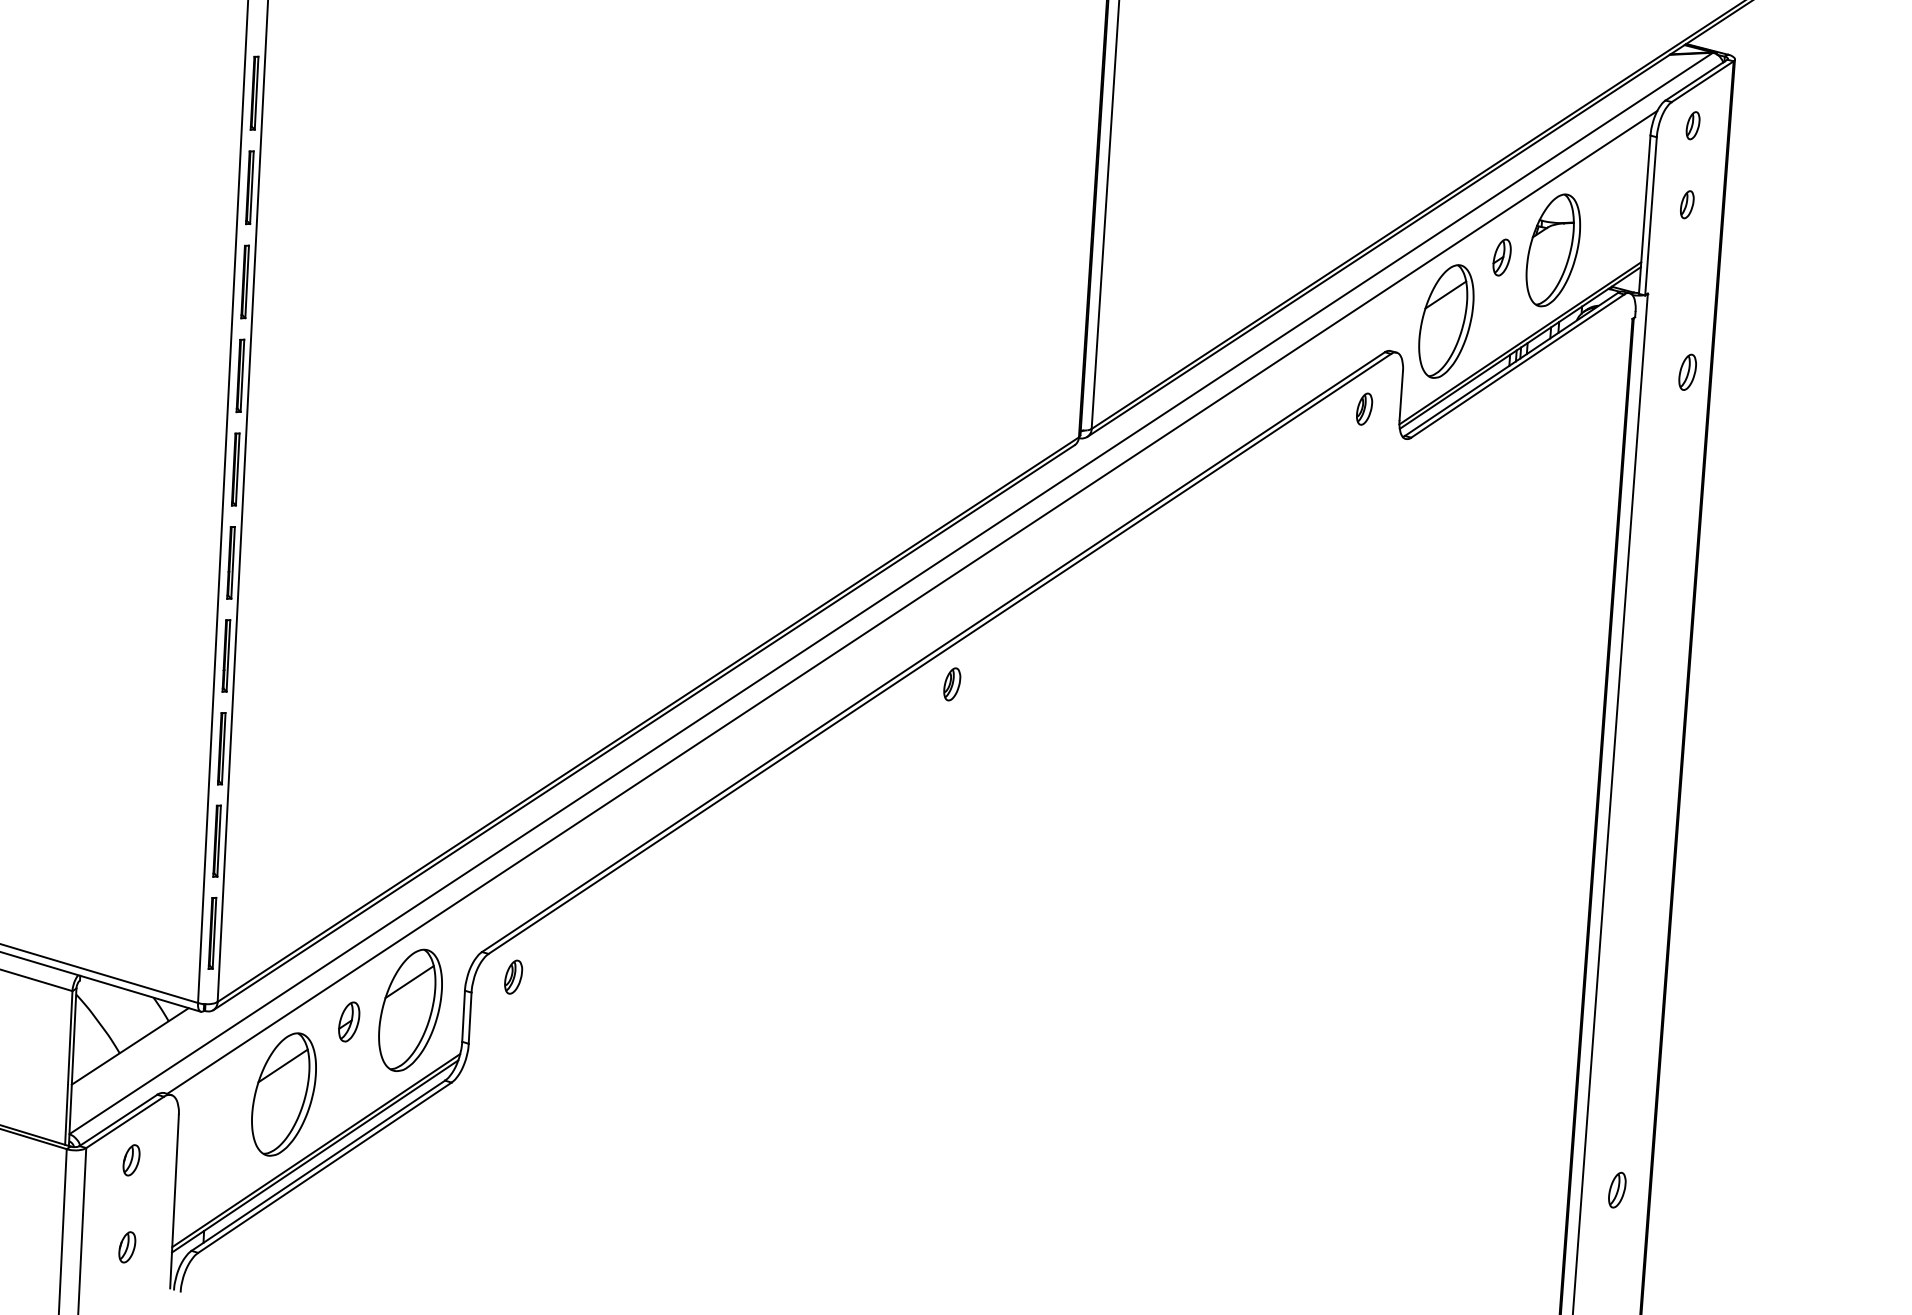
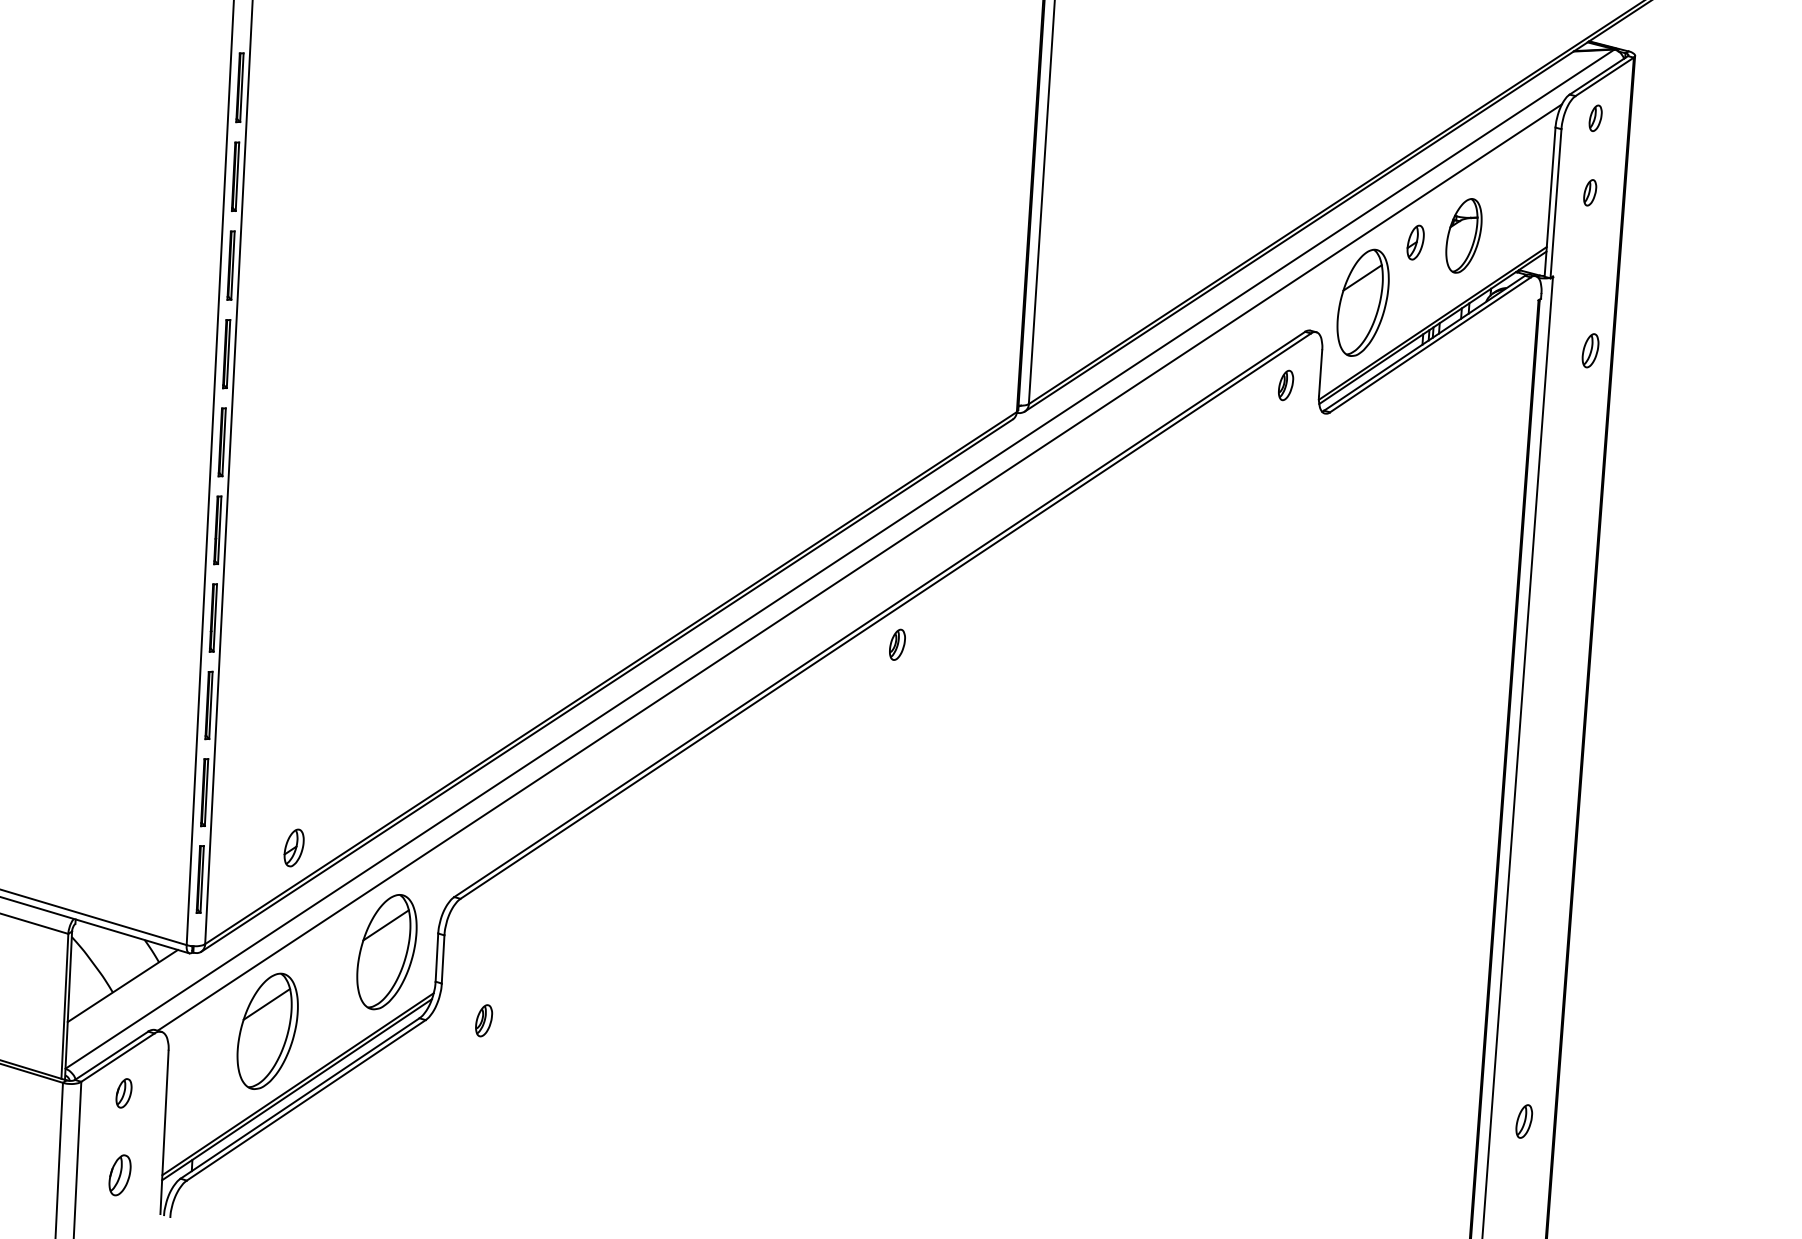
part: (1552, 250) -> (1463, 235), size x0.7
part: (514, 976) -> (484, 1020), moved
part: (348, 1021) -> (293, 847), moved
part: (126, 1247) -> (119, 1175), size x1.4

